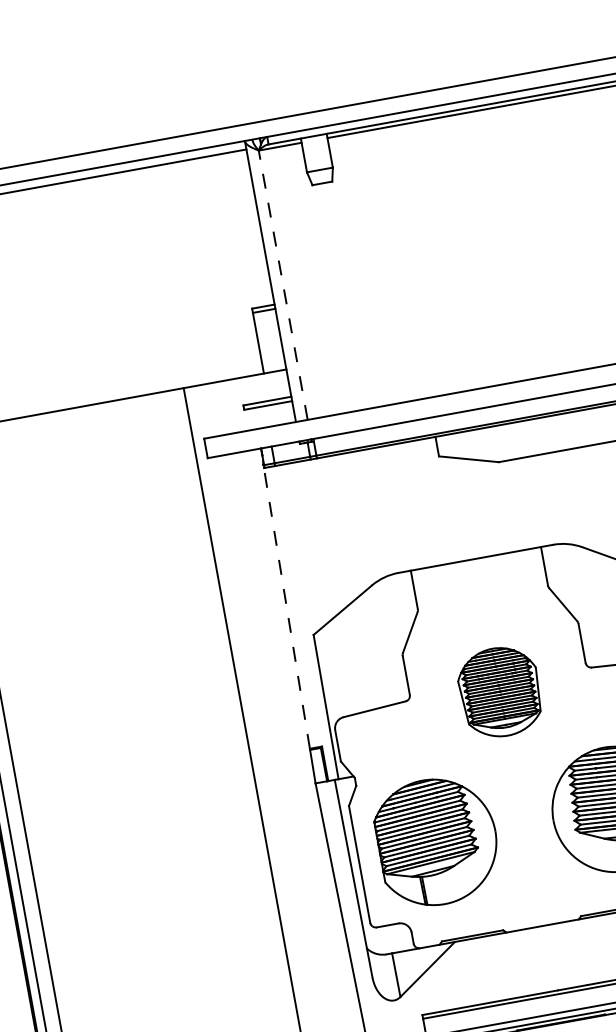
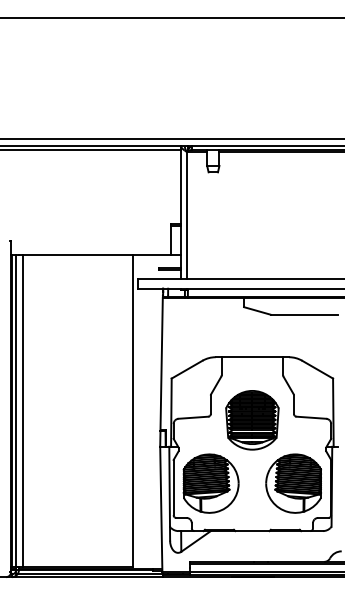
line: (282, 284) -> (186, 215), dashed -> solid
line: (286, 607) -> (161, 363), dashed -> solid
part: (500, 692) -> (252, 420), size x1.43

